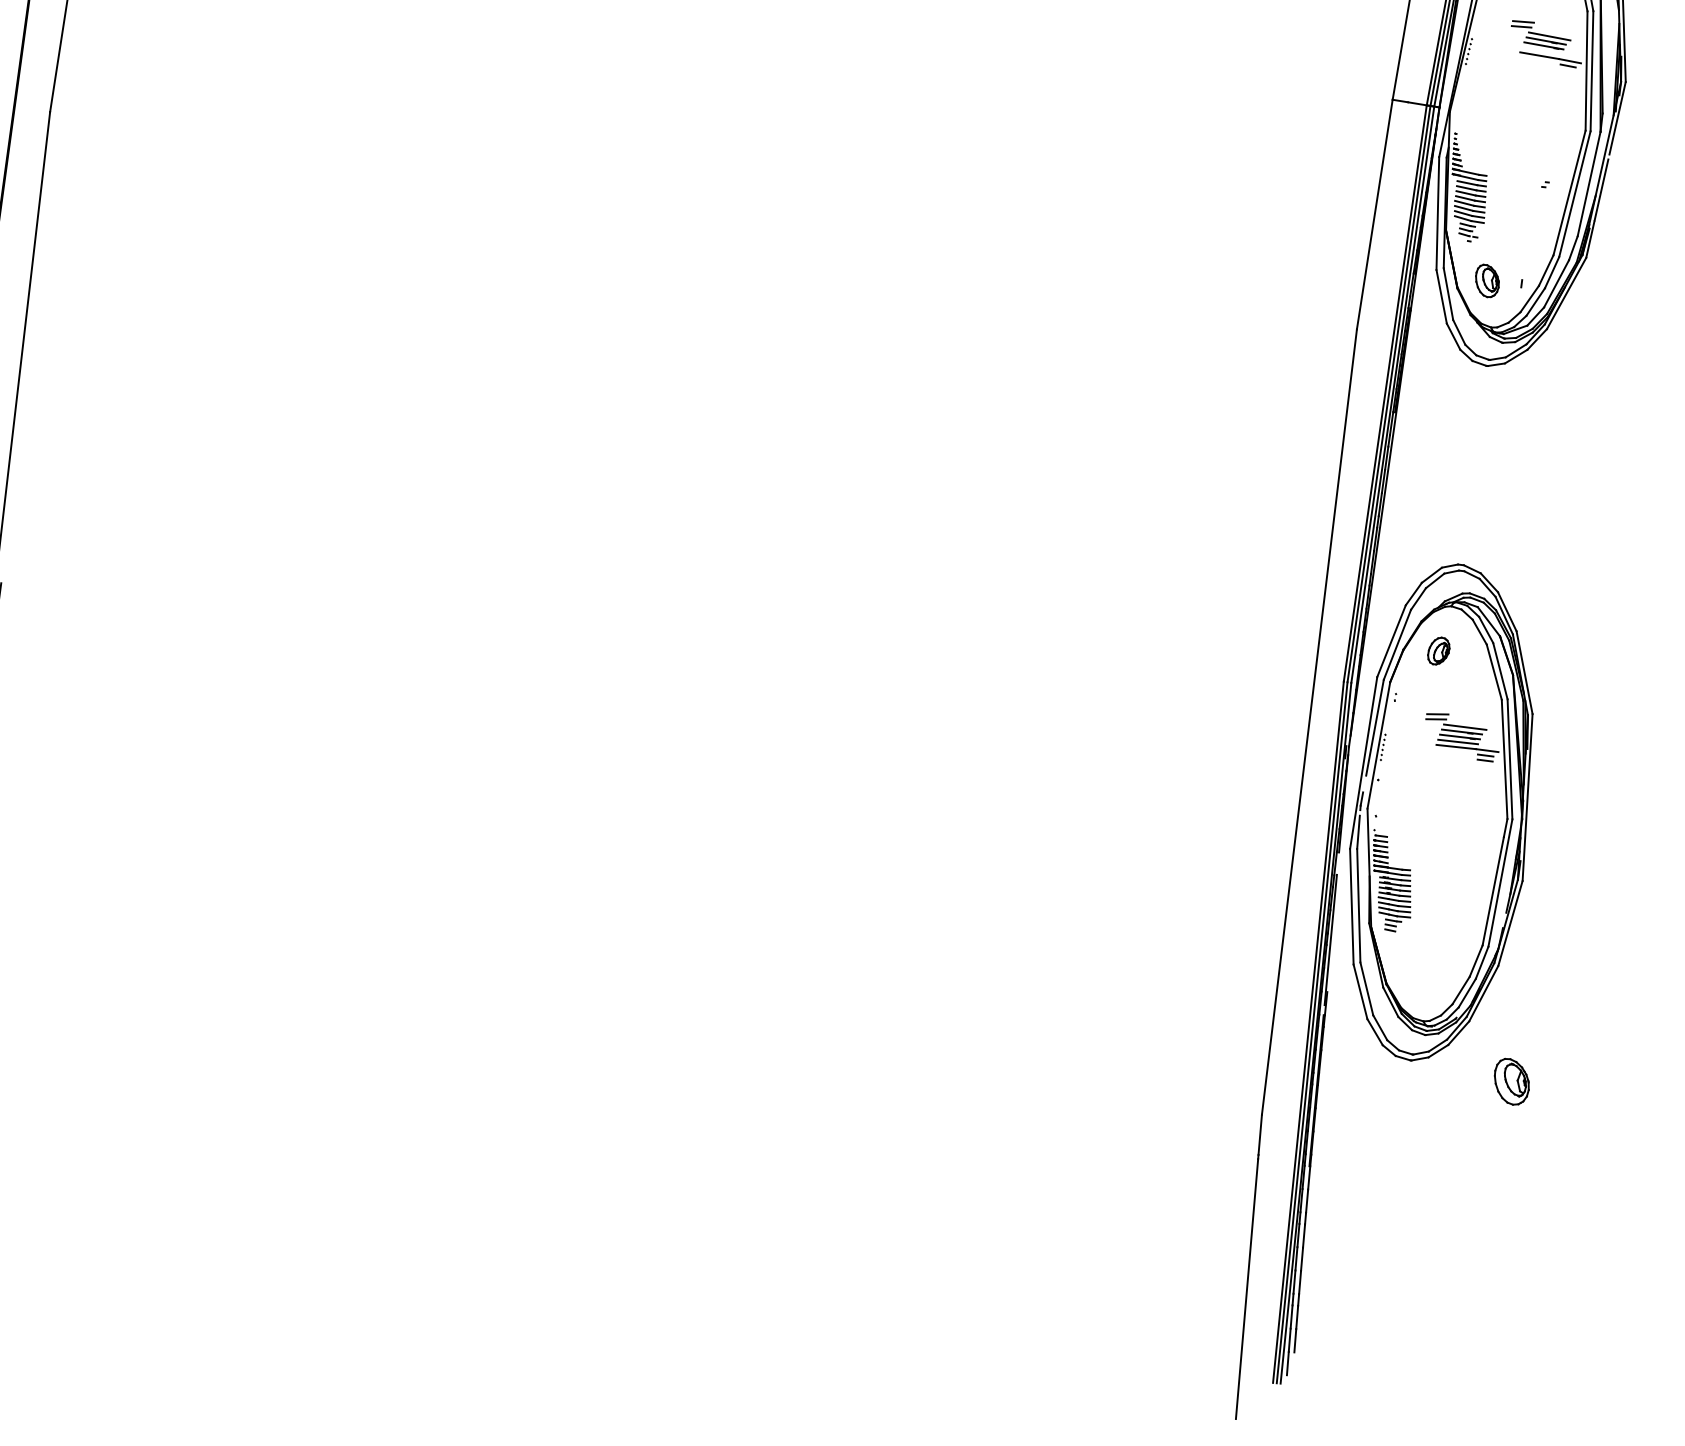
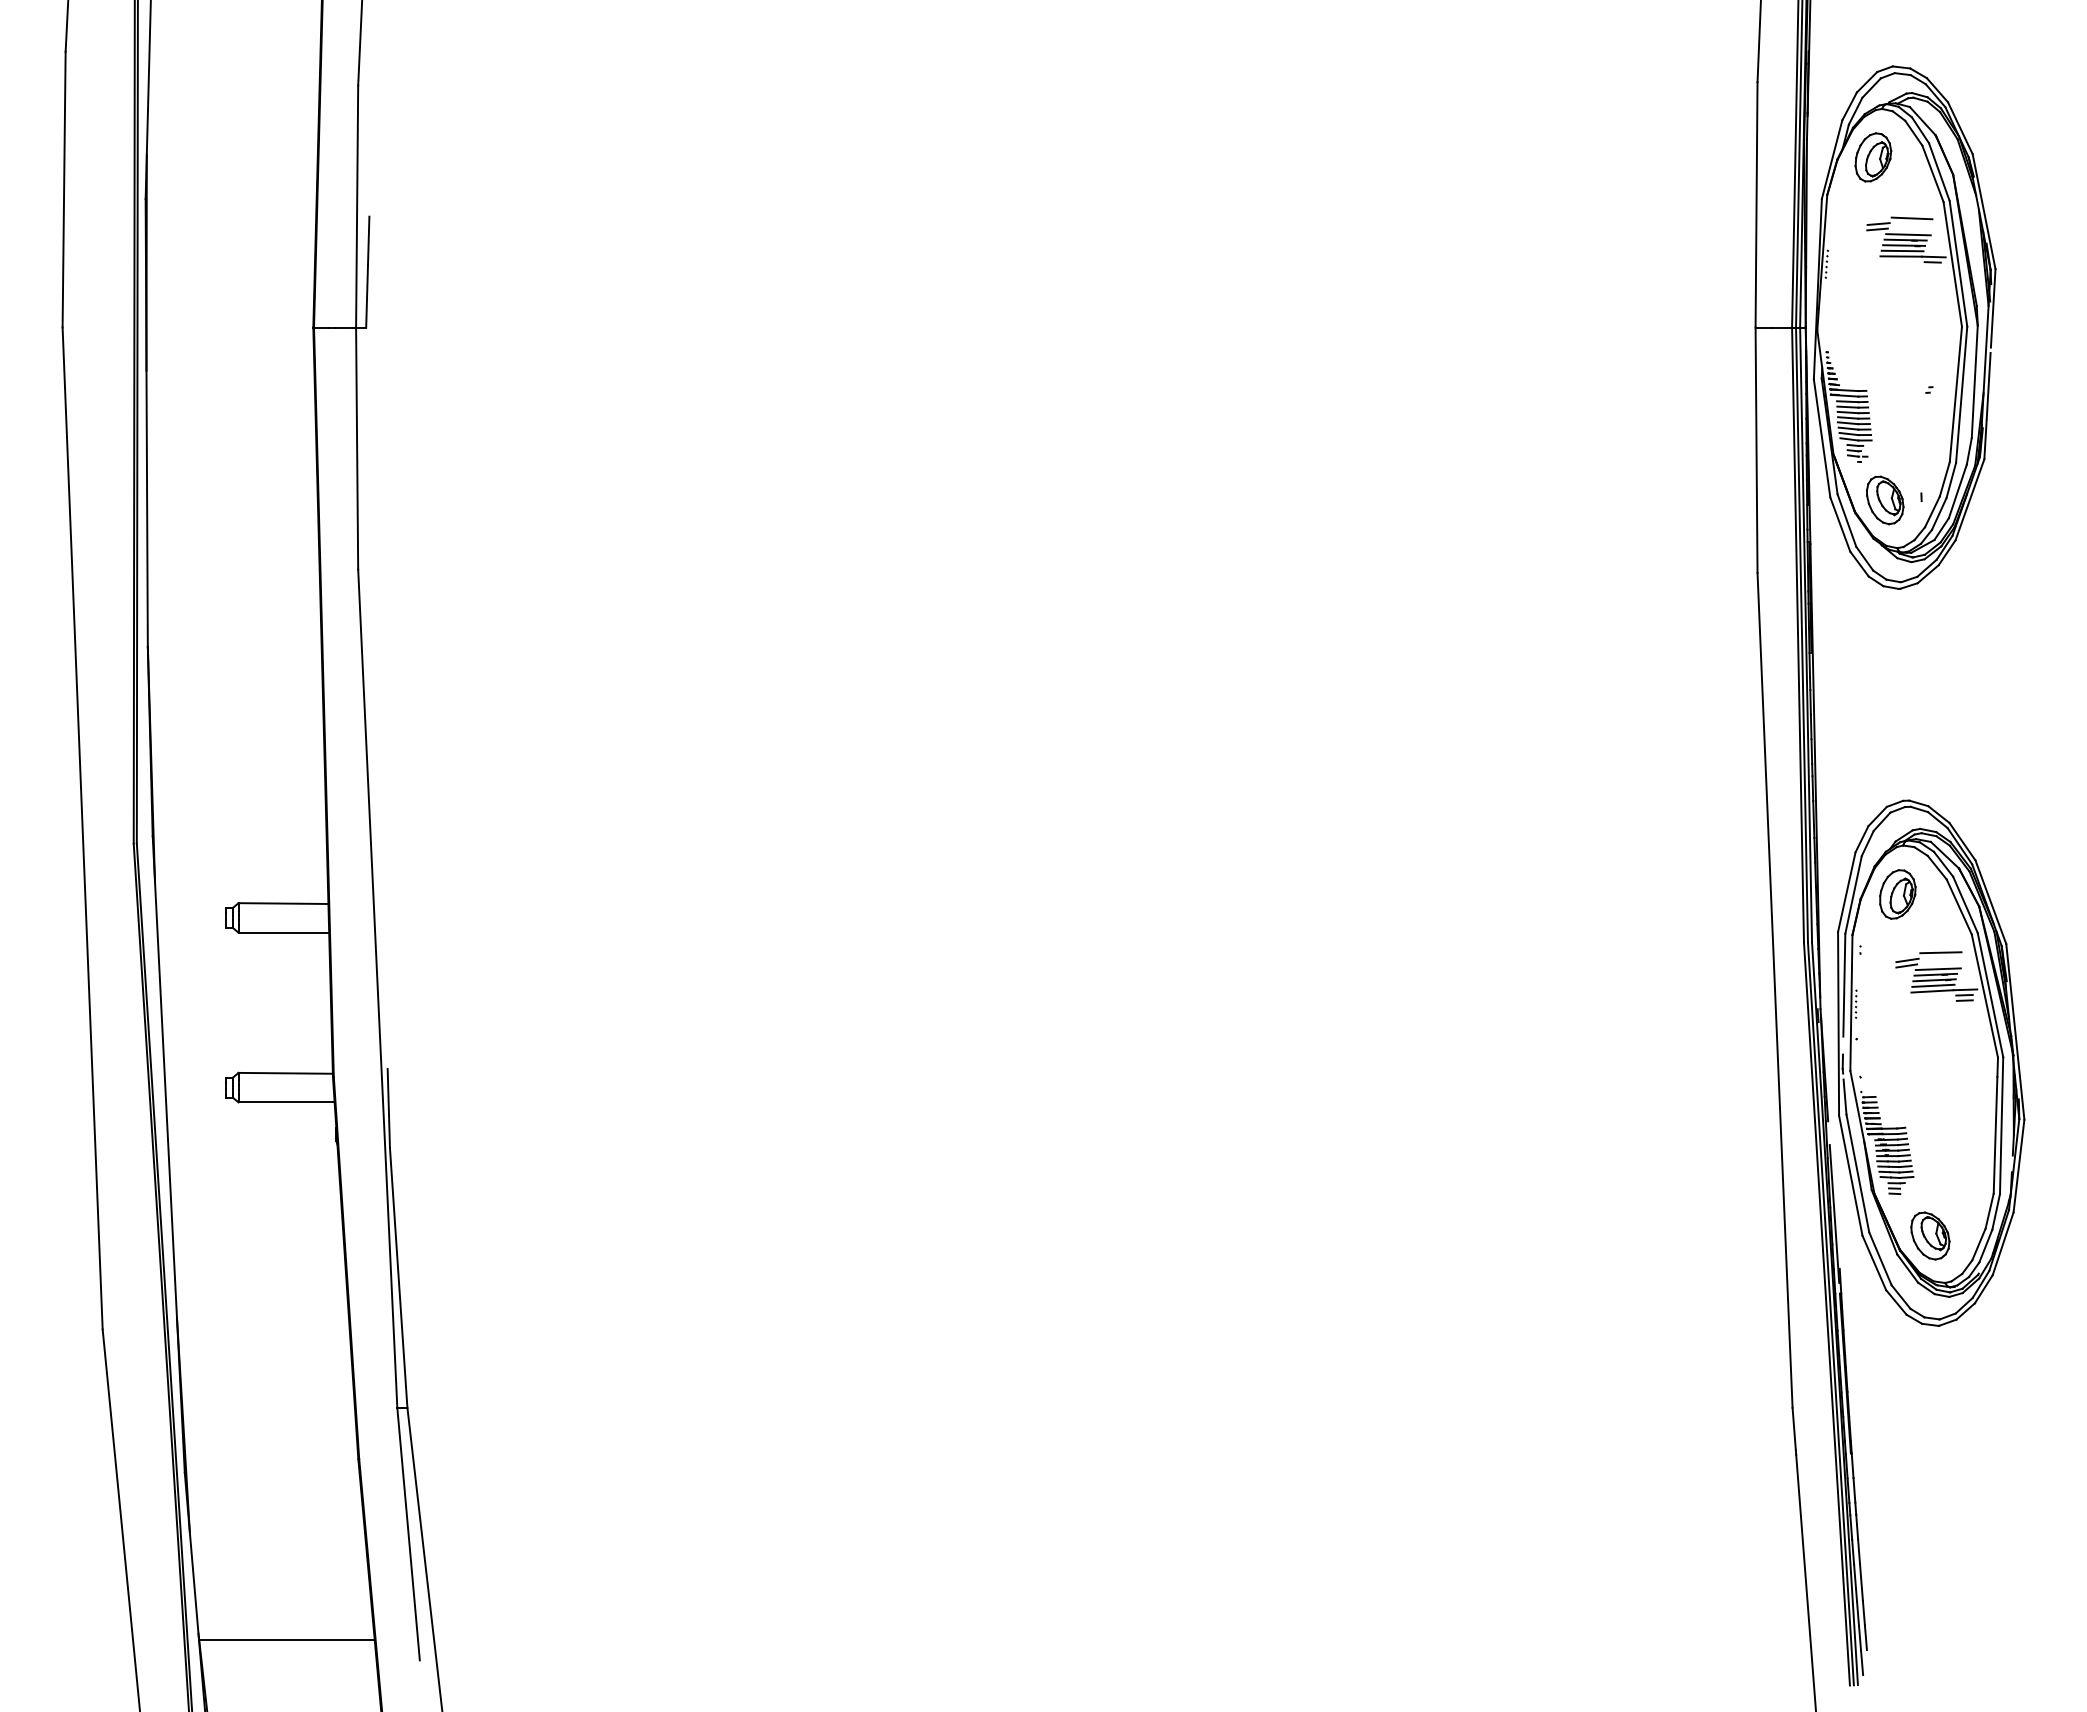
line: (1555, 21) -> (1911, 218), added
line: (1541, 50) -> (1902, 250), added
part: (1487, 281) -> (1885, 500), size x1.43
part: (1438, 651) -> (1897, 894), size x1.67
line: (1469, 711) -> (1940, 952), added
part: (1511, 1081) -> (1930, 1235), moved

